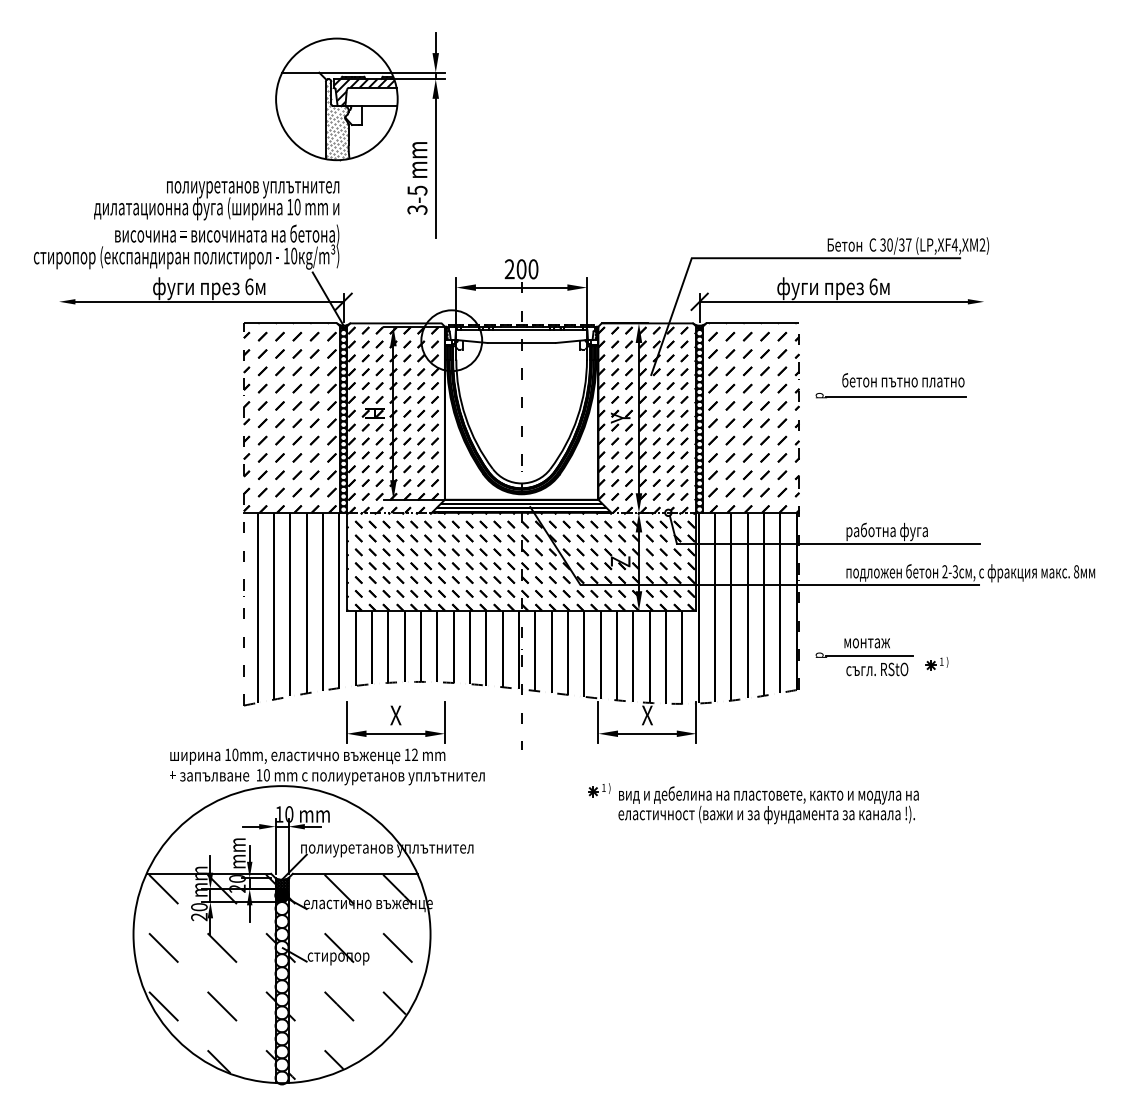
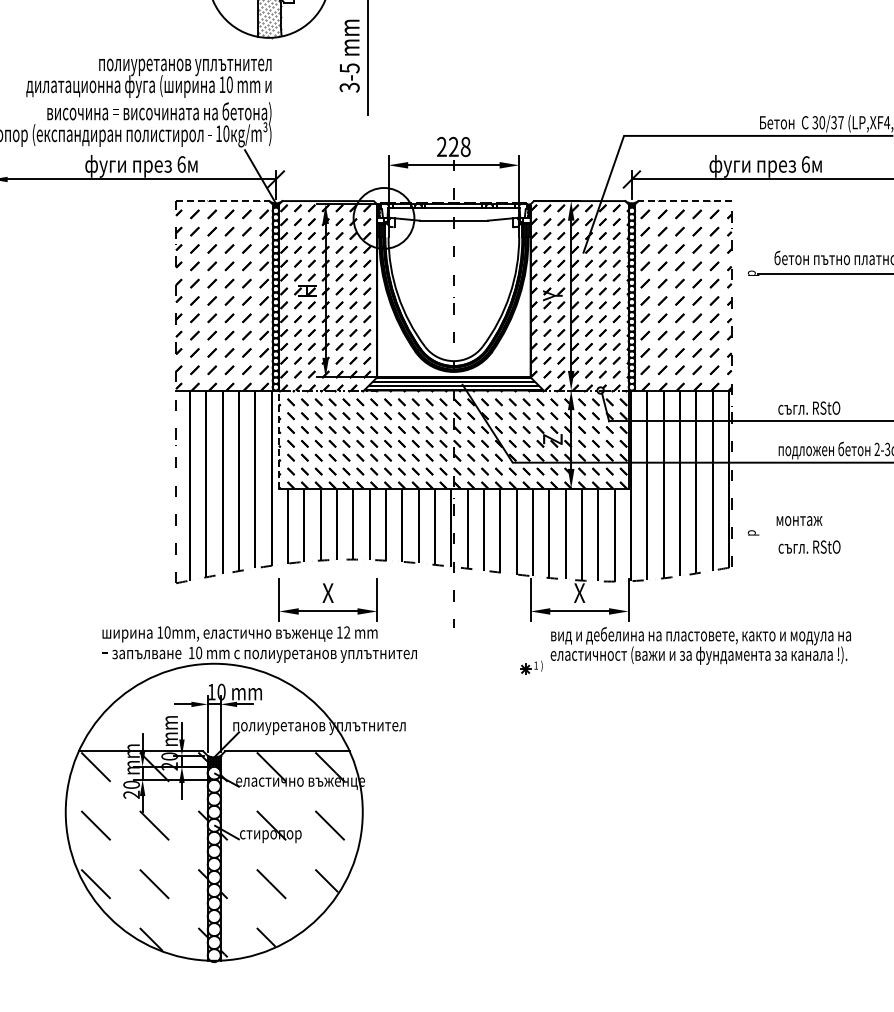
text: (527, 269) -> (459, 147), 200 -> 228
line: (290, 323) -> (222, 201), solid -> dashed
line: (752, 323) -> (684, 201), solid -> dashed
text: (886, 531) -> (818, 409), работна фуга -> съгл. RStO
line: (346, 561) -> (278, 439), solid -> dashed
line: (869, 656) -> (801, 534), removed
part: (936, 663) -> (868, 541), removed
text: (768, 805) -> (700, 646), moved
hatch: (281, 895) -> (213, 773), removed

